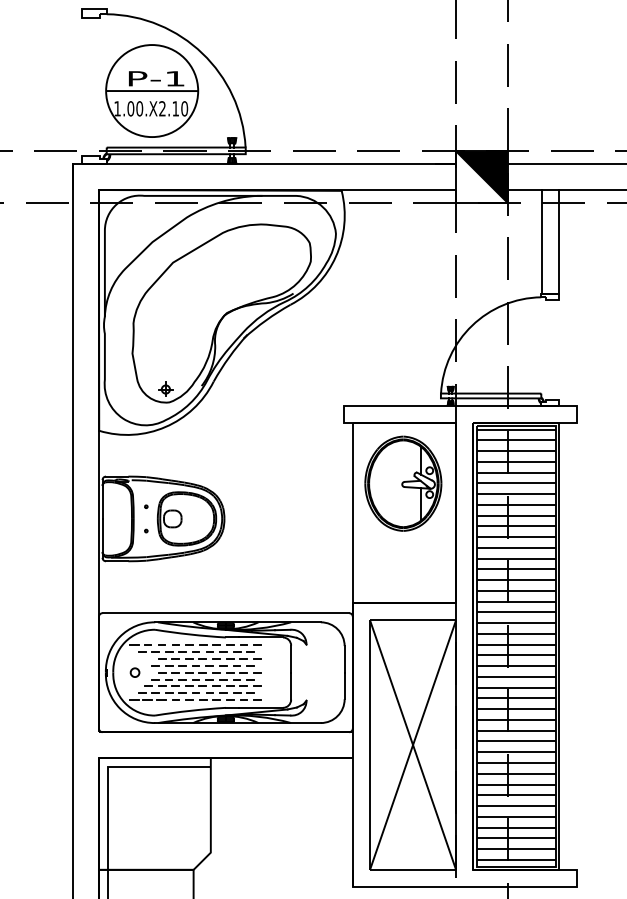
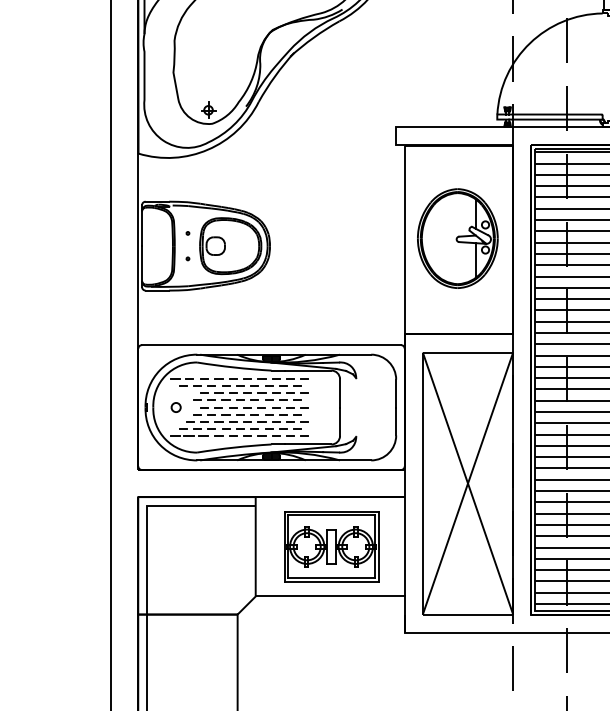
part: (403, 483) -> (457, 238), moved
part: (282, 805) -> (330, 546), added
line: (281, 852) -> (329, 596), added

